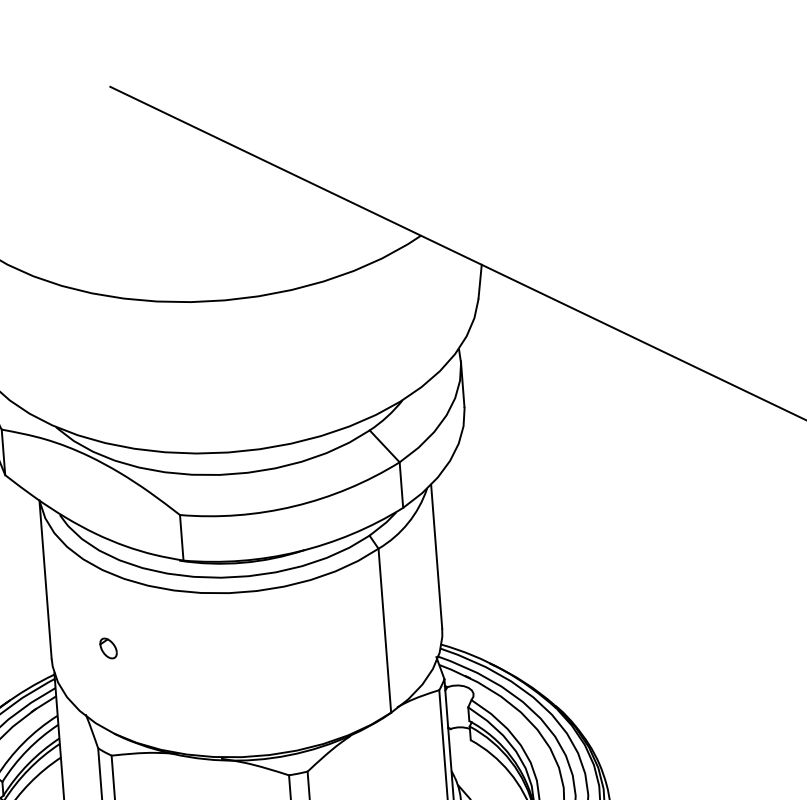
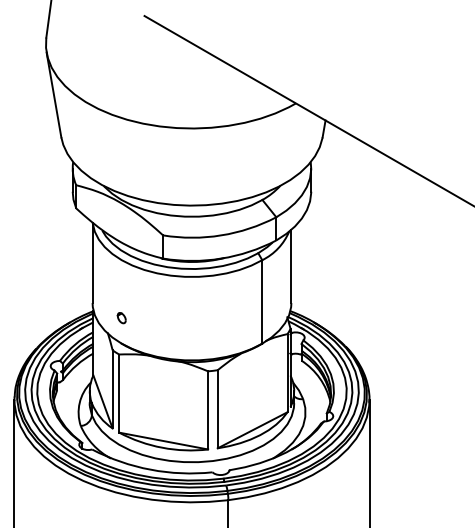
part: (108, 649) -> (121, 318), moved

